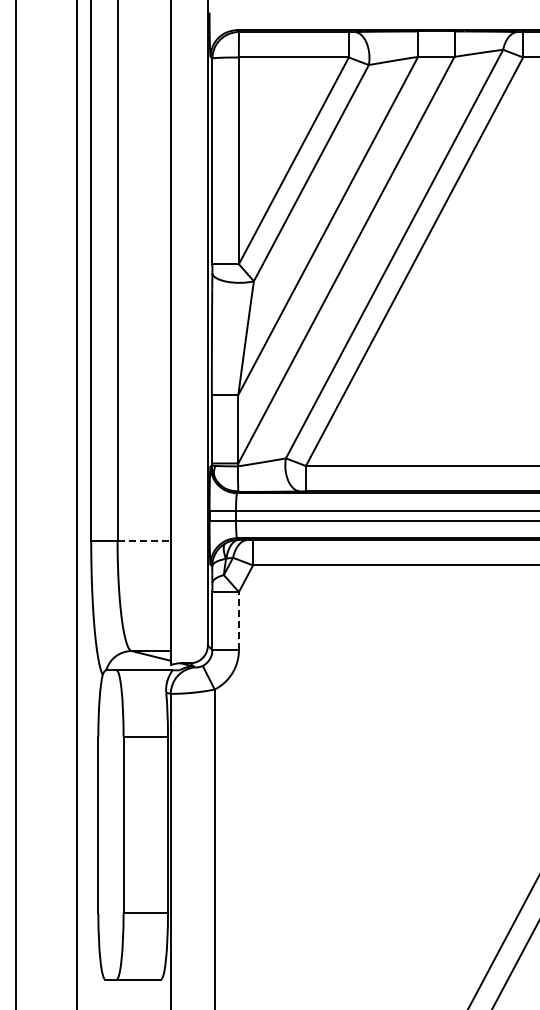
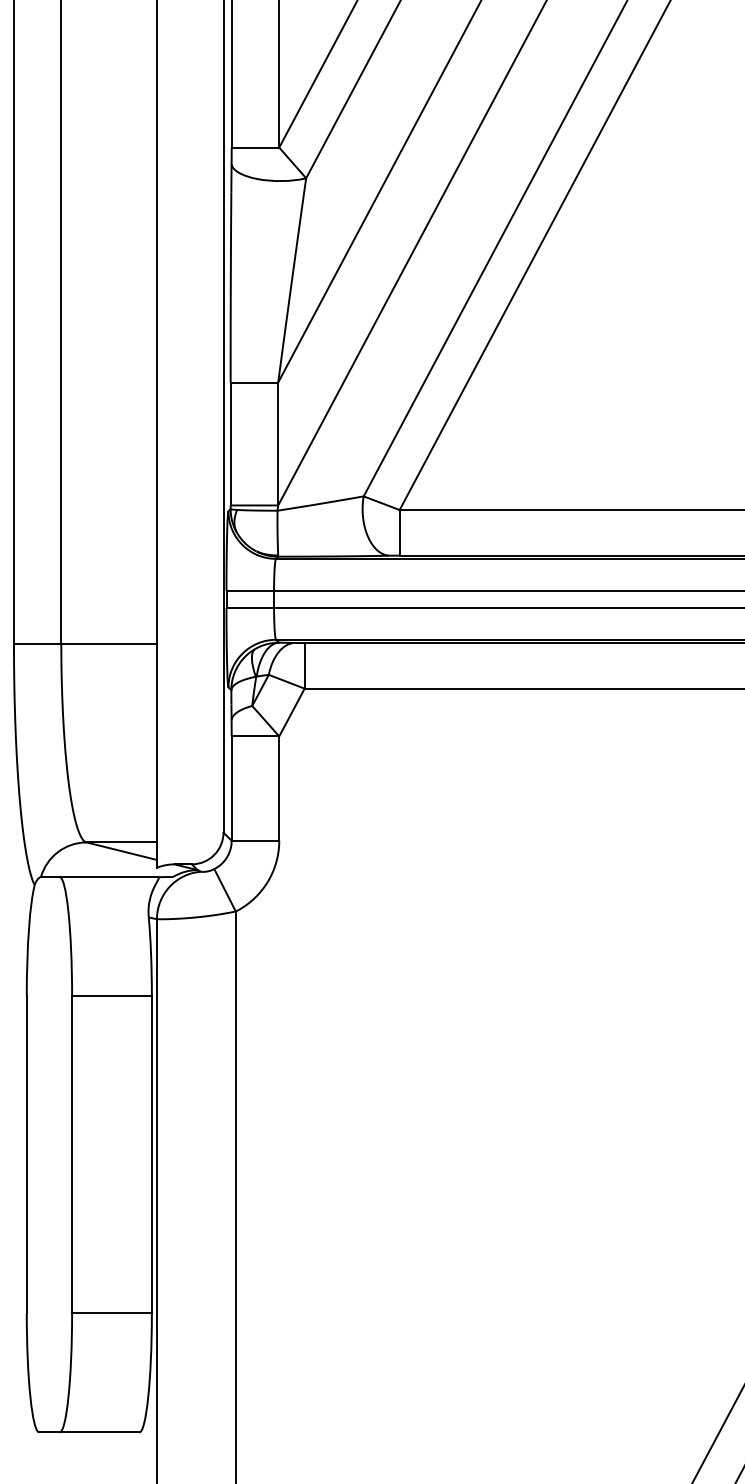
line: (144, 540) -> (109, 643), dashed -> solid
line: (238, 620) -> (278, 787), dashed -> solid

